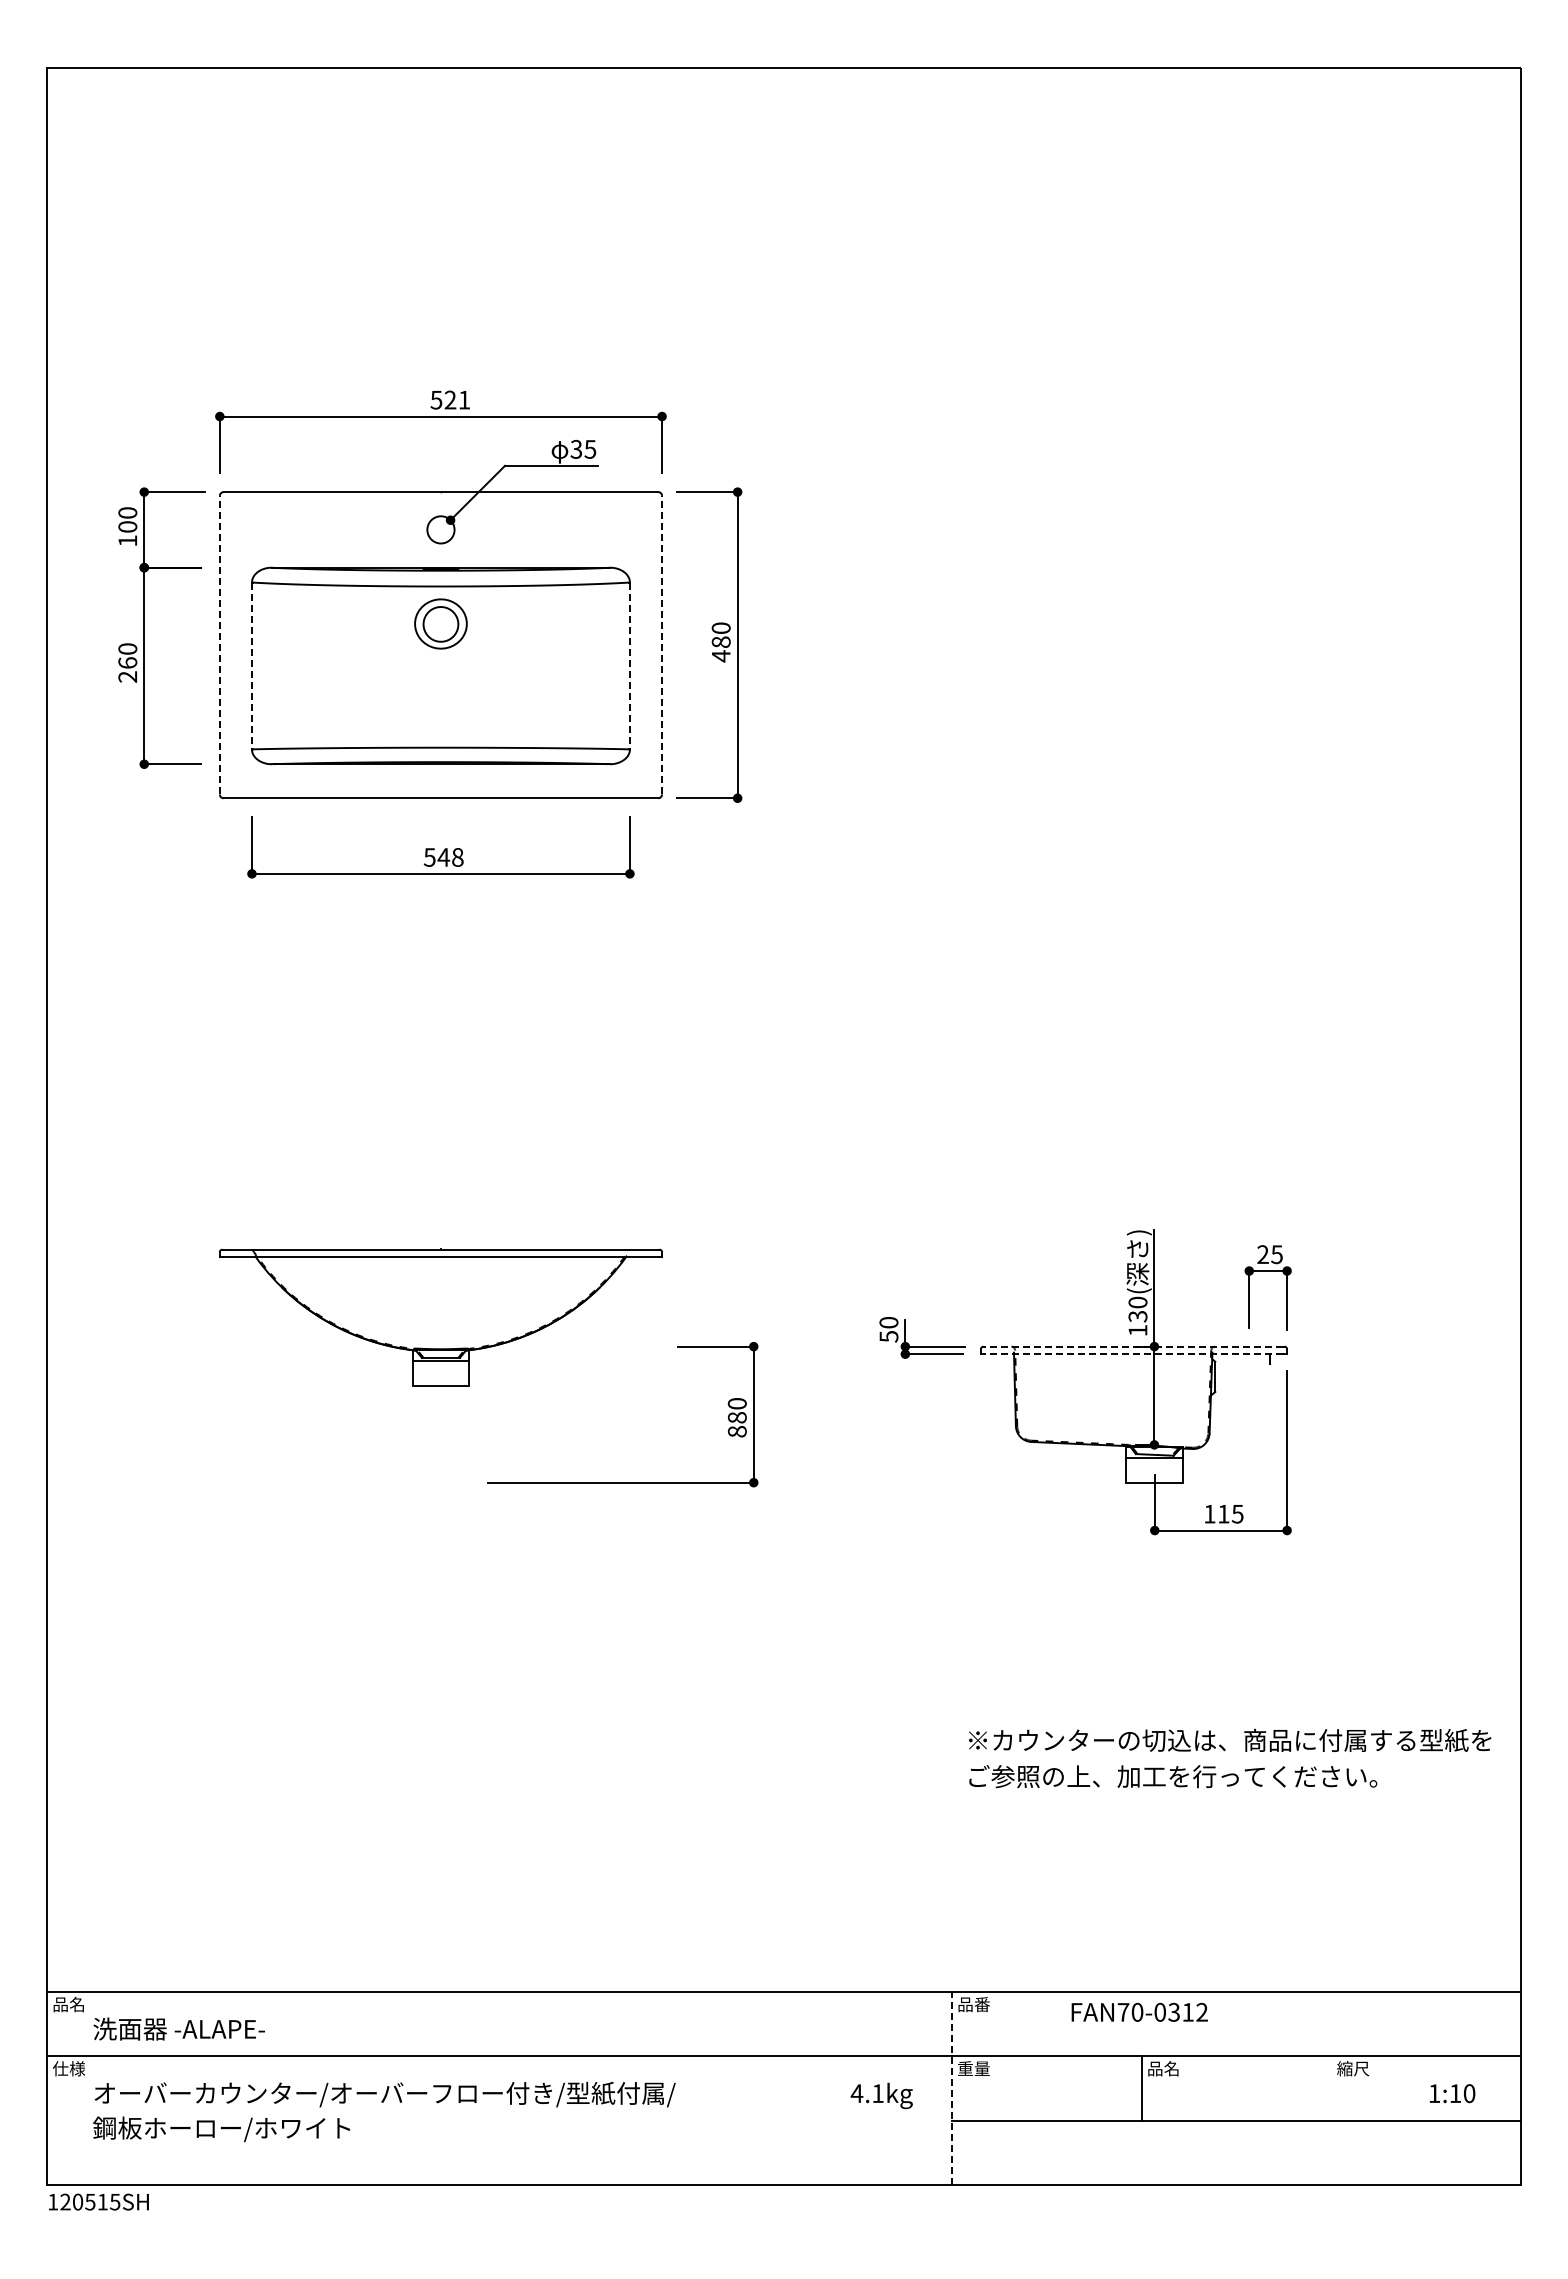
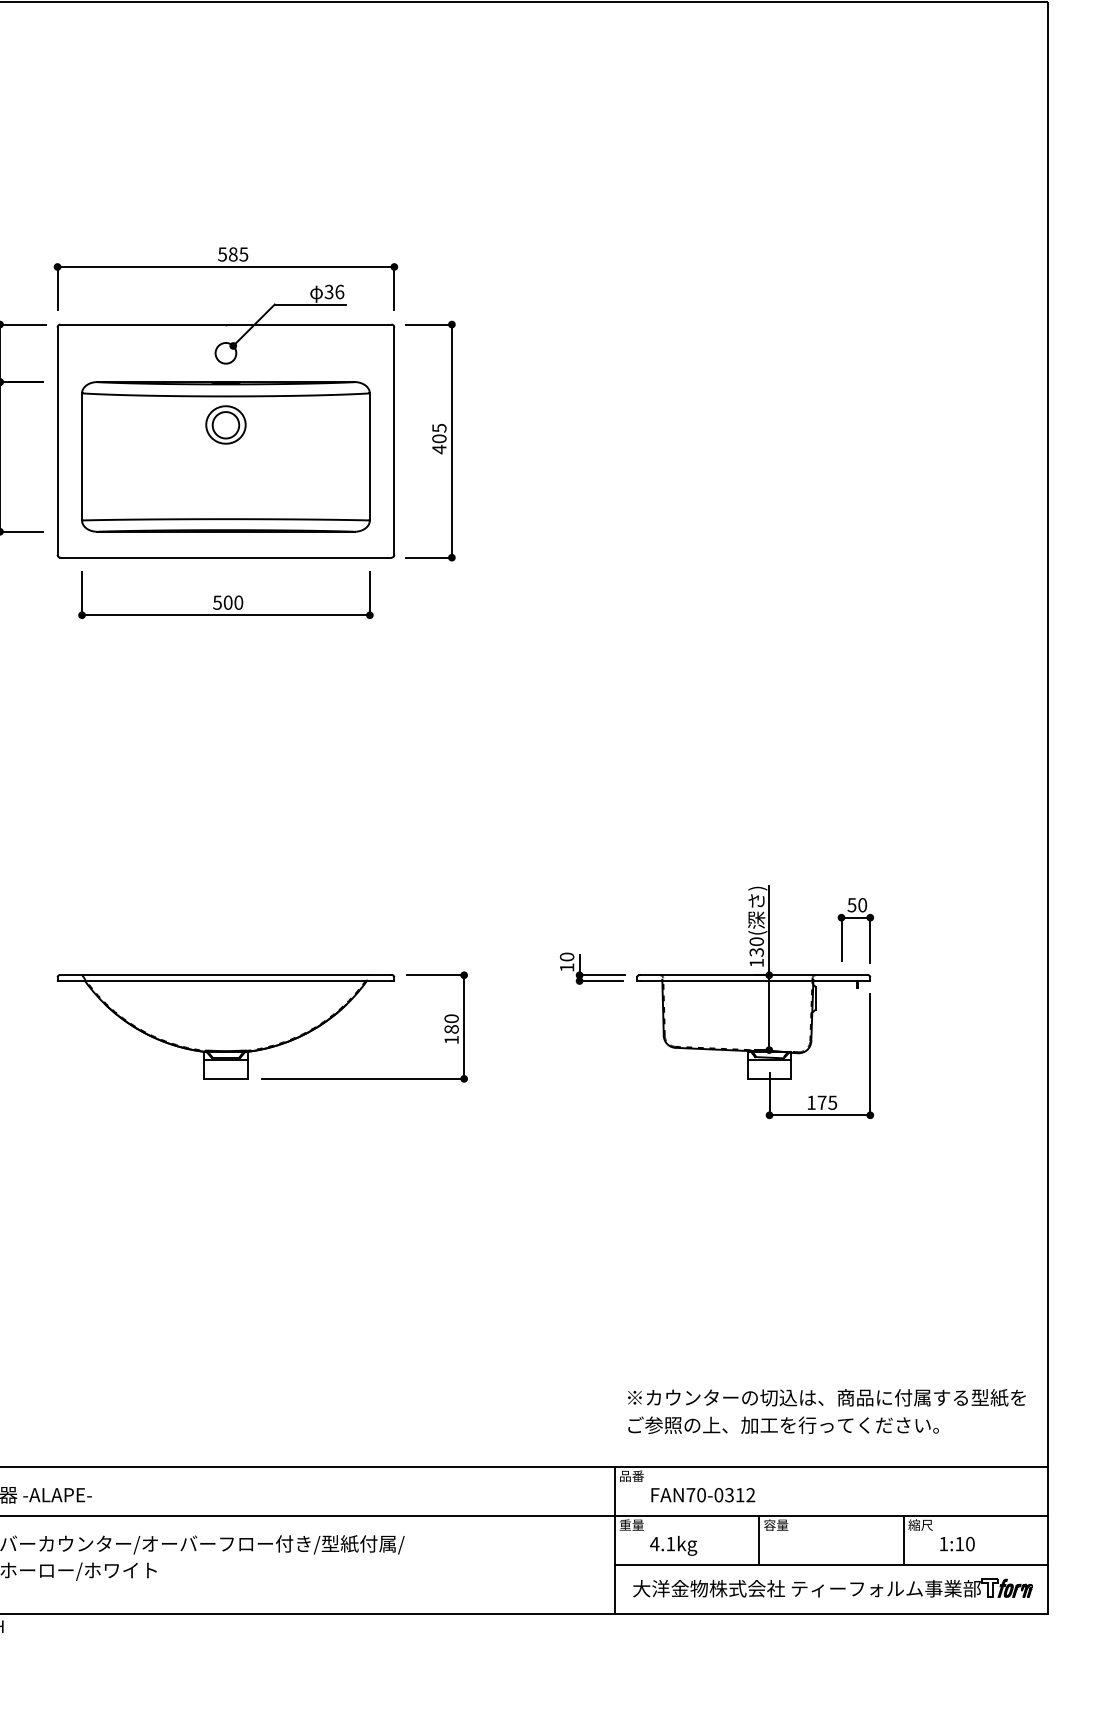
text: (457, 399) -> (238, 254), 521 -> 585
text: (590, 448) -> (339, 291), 35 -> 36
text: (720, 634) -> (438, 432), 480 -> 405
line: (219, 644) -> (57, 440), dashed -> solid
line: (662, 644) -> (394, 440), dashed -> solid
line: (251, 666) -> (81, 457), dashed -> solid
line: (629, 666) -> (369, 457), dashed -> solid
text: (450, 857) -> (233, 602), 548 -> 500
text: (1269, 1254) -> (856, 905), 25 -> 50
part: (440, 1317) -> (225, 1026), moved
text: (888, 1336) -> (566, 967), 50 -> 10
line: (1133, 1346) -> (753, 975), dashed -> solid
line: (1133, 1354) -> (753, 981), dashed -> solid
text: (736, 1431) -> (451, 1039), 880 -> 180
text: (1223, 1514) -> (821, 1103), 115 -> 175
text: (1230, 1758) -> (827, 1411), moved
text: (1139, 2011) -> (703, 1494), moved
text: (1163, 2068) -> (776, 1524), 品名 -> 容量
line: (951, 2088) -> (614, 1540), dashed -> solid
line: (1331, 2088) -> (904, 1540), added
text: (1452, 2093) -> (957, 1544), moved
text: (881, 2095) -> (673, 1545), moved
part: (1237, 2151) -> (832, 1588), added

